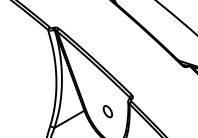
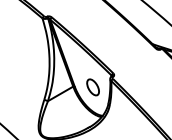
part: (107, 111) -> (92, 87), size x1.67

